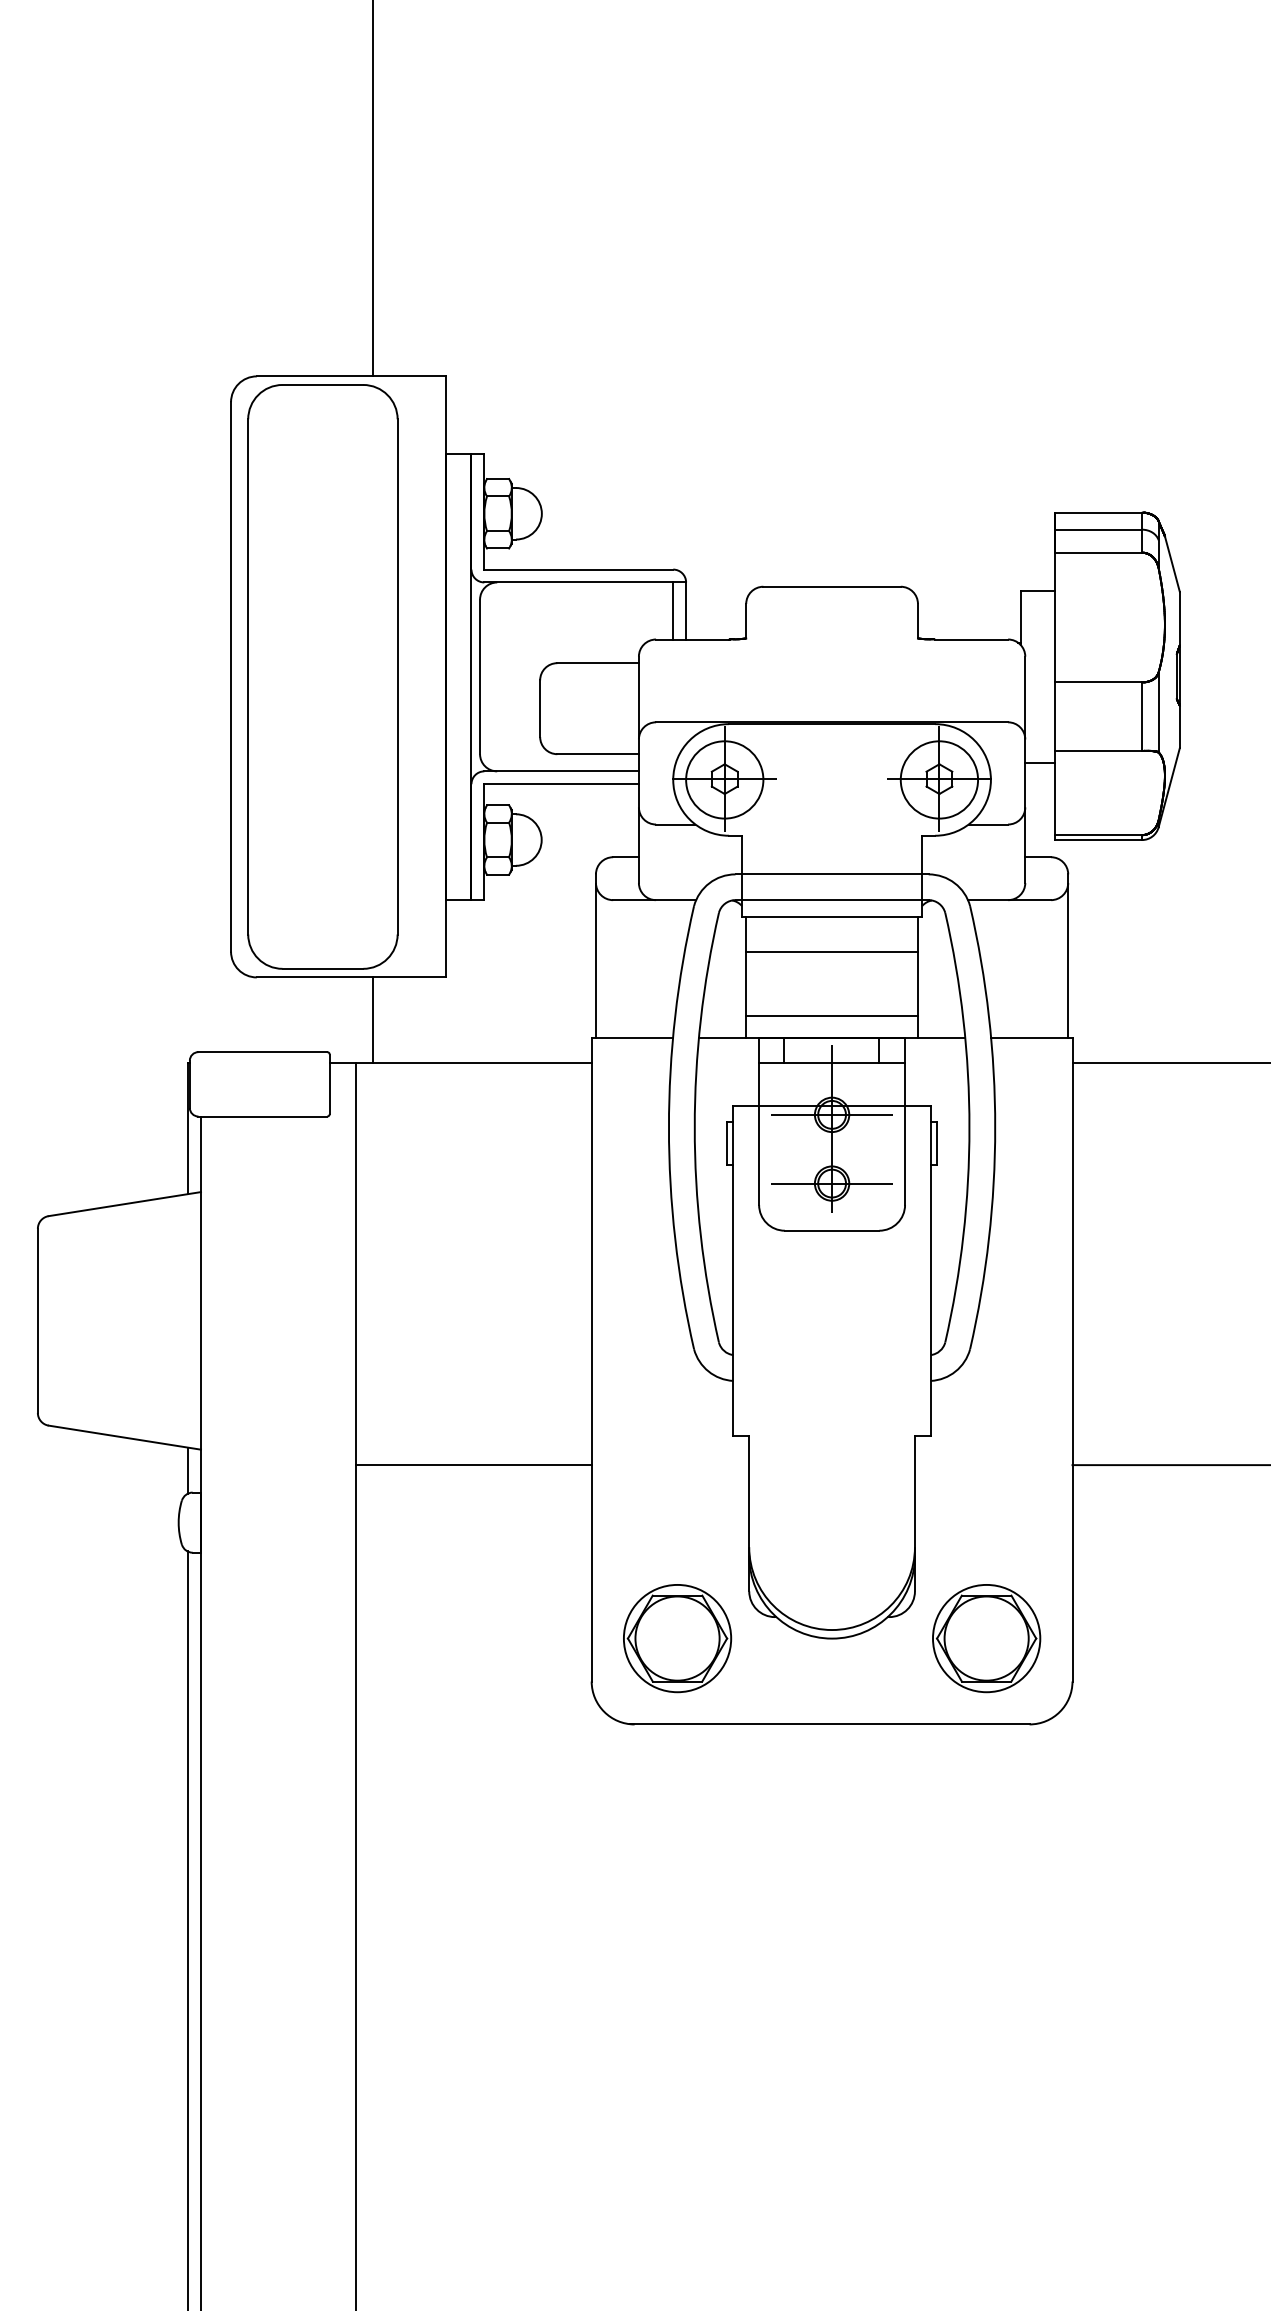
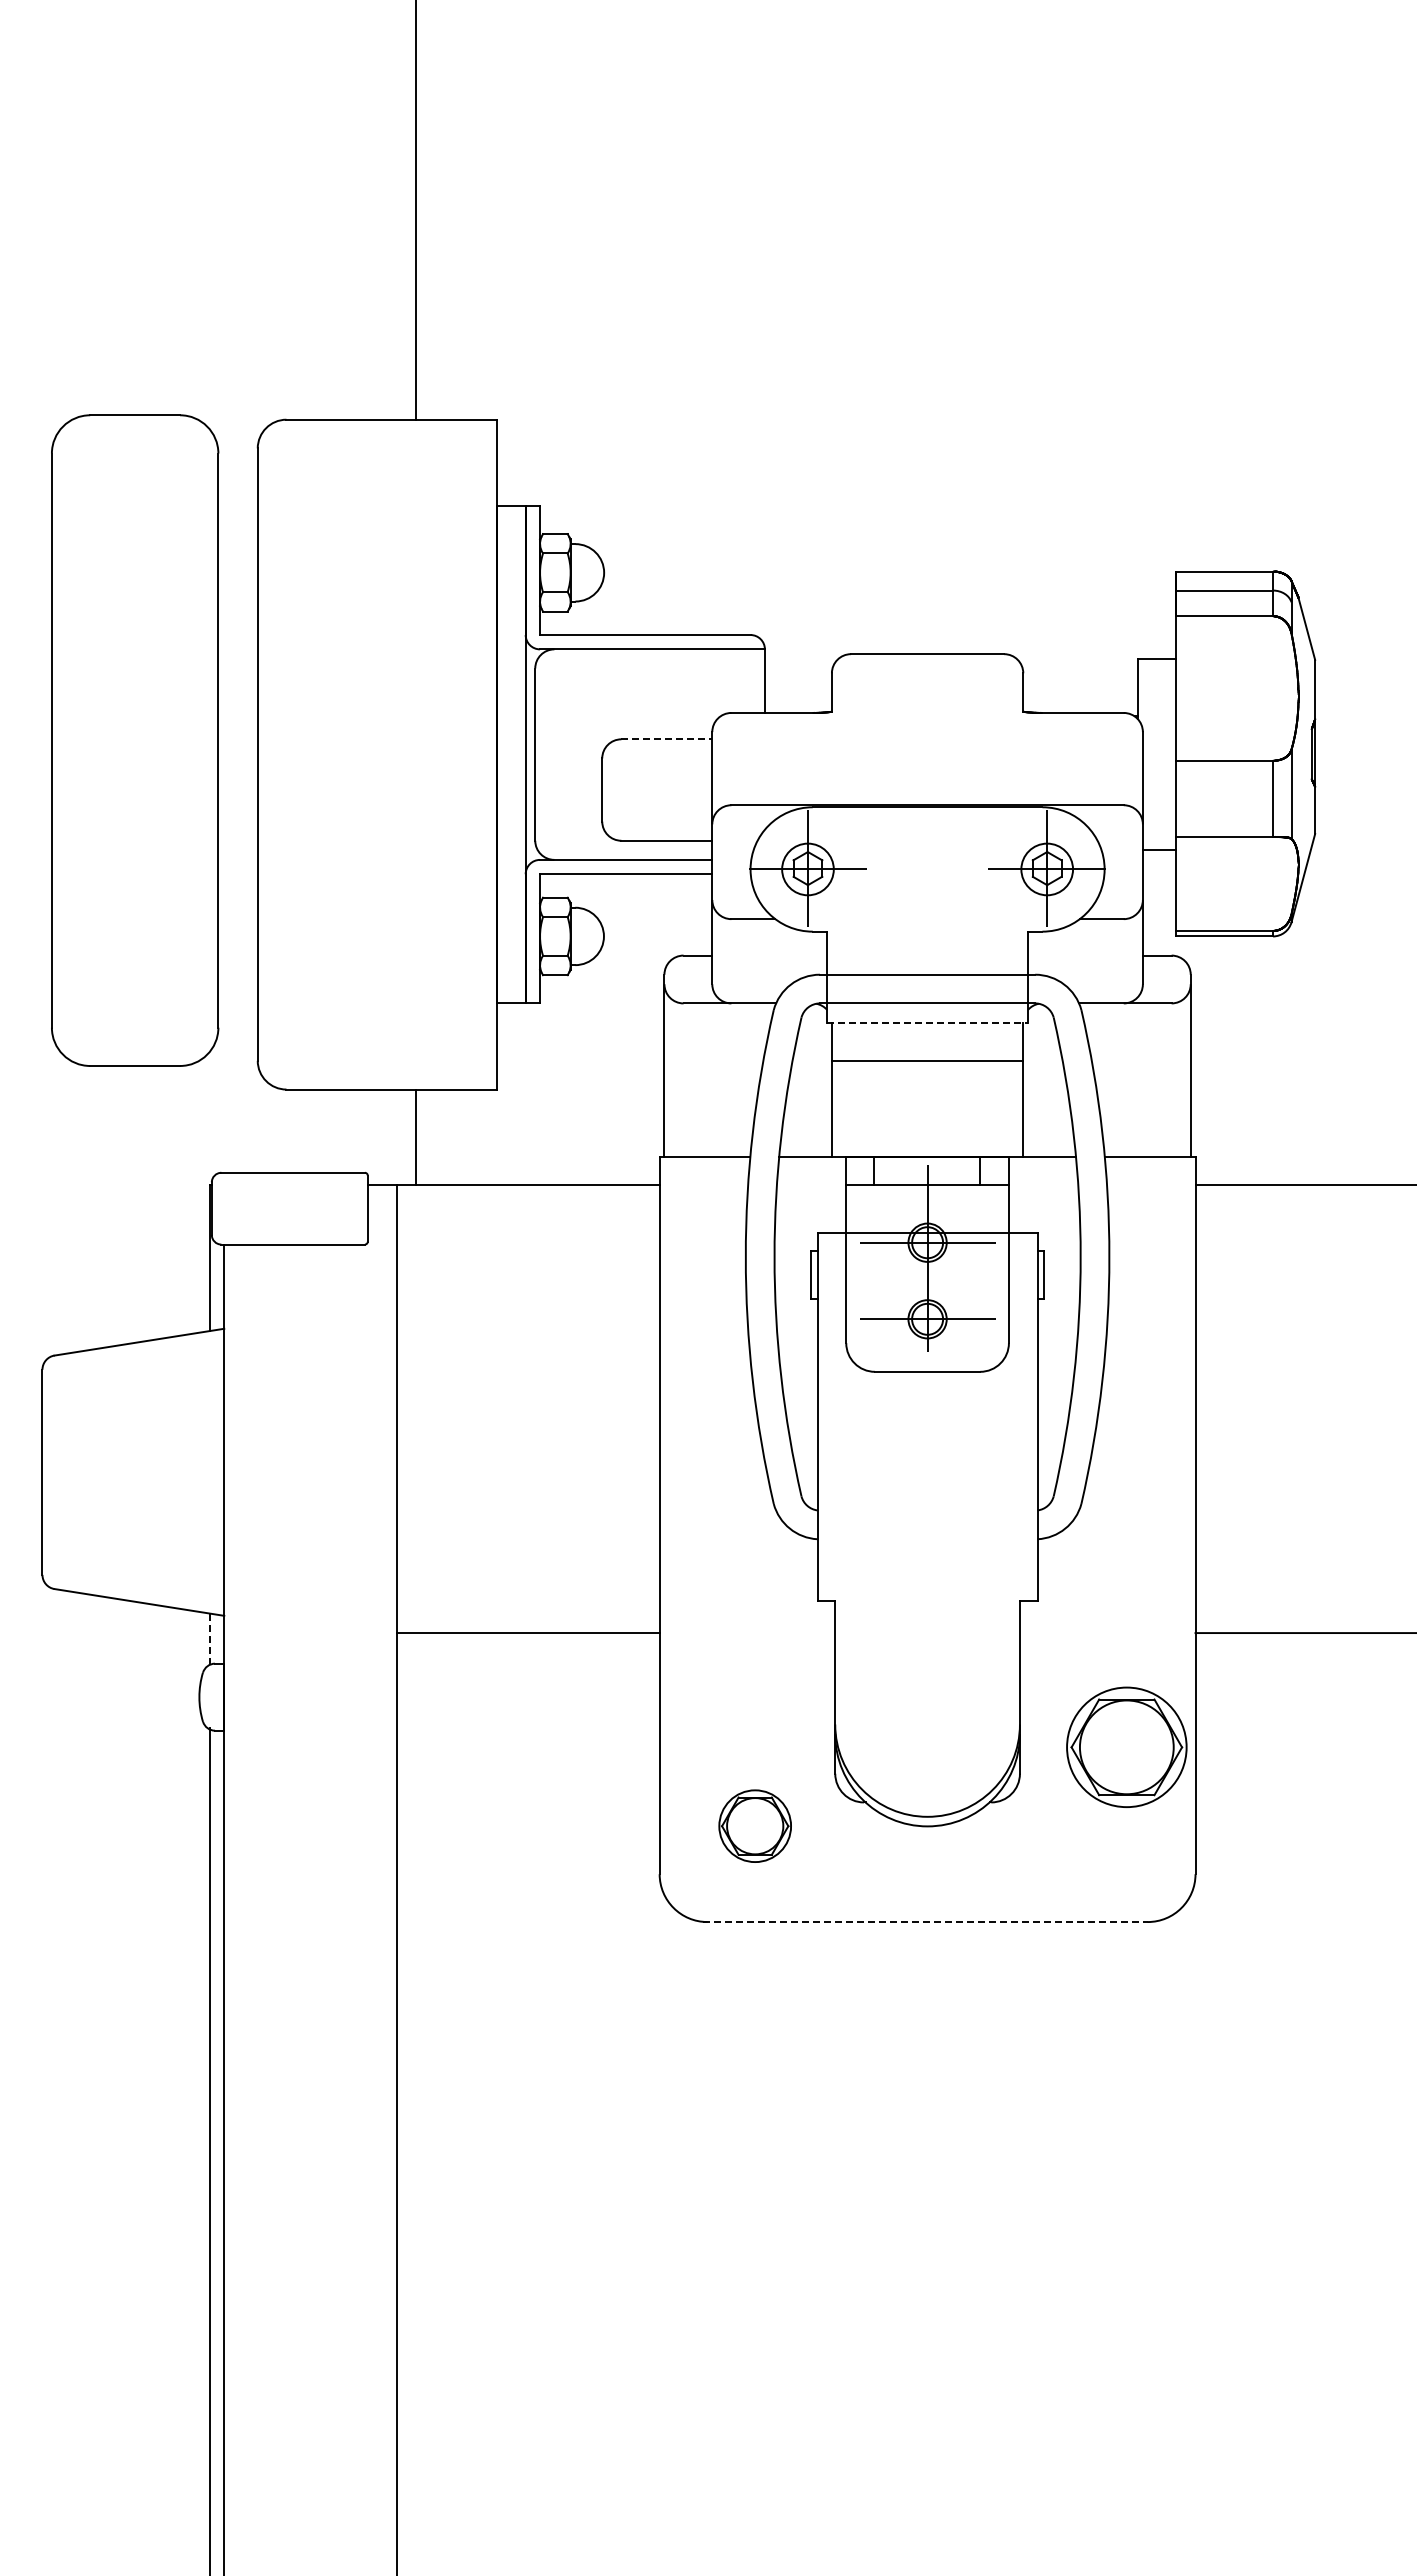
line: (673, 610) -> (750, 680), removed
line: (598, 663) -> (667, 739), solid -> dashed
part: (323, 676) -> (135, 740), moved
circle: (724, 779) -> (807, 869), size x0.6
circle: (939, 779) -> (1047, 869), size x0.6
line: (832, 917) -> (928, 1022), solid -> dashed
line: (832, 1015) -> (927, 1132), removed
line: (187, 1470) -> (209, 1639), solid -> dashed
part: (676, 1637) -> (754, 1825), size x0.6
part: (986, 1637) -> (1126, 1746), moved
line: (830, 1724) -> (925, 1922), solid -> dashed

